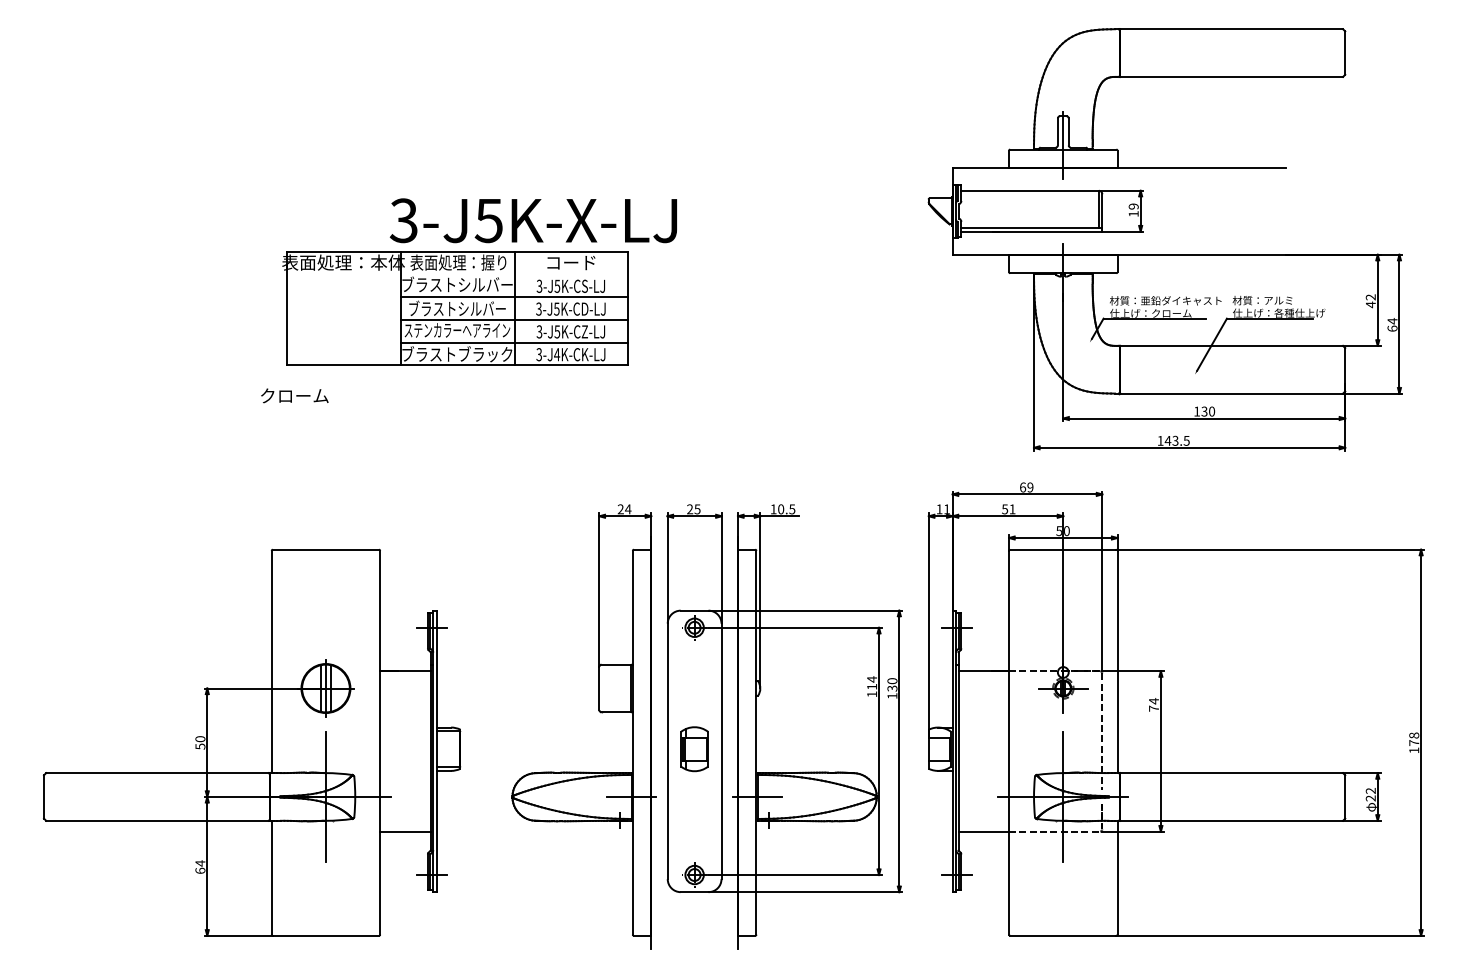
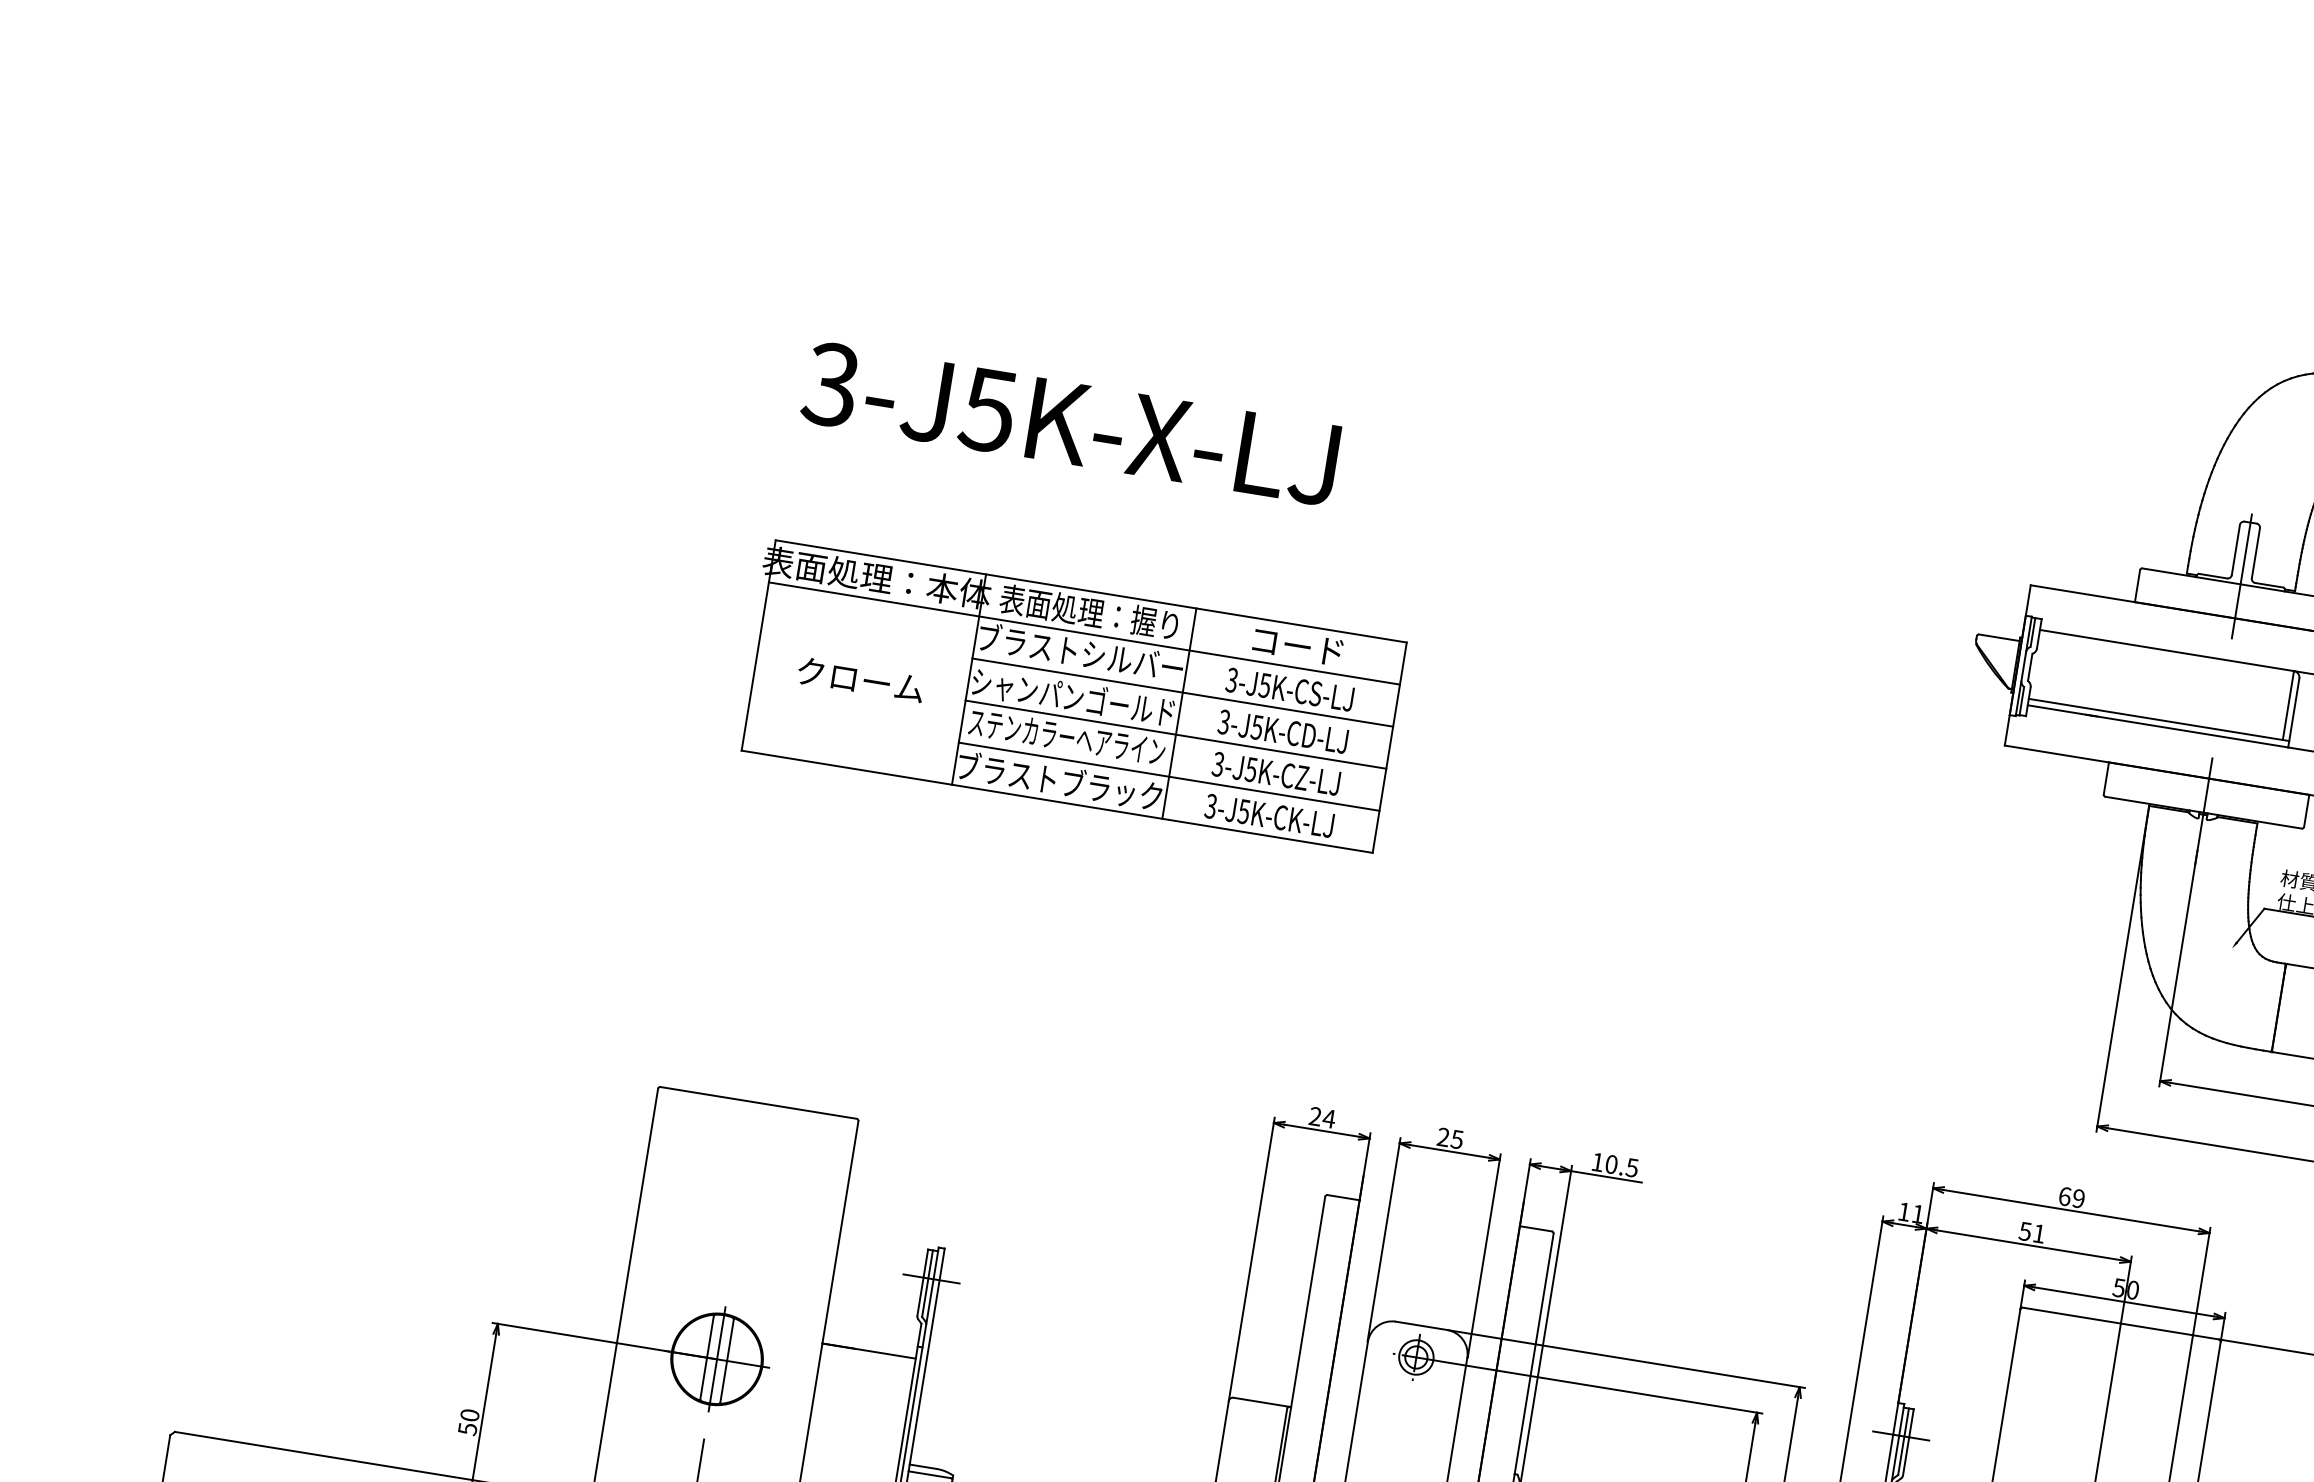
text: (532, 220) -> (1068, 422), moved
line: (457, 274) -> (1083, 633), added
text: (457, 308) -> (1073, 696), ブラストシルバー -> シャンパンゴールド
text: (557, 354) -> (1244, 811), 3-J4K-CK-LJ -> 3-J5K-CK-LJ
text: (294, 395) -> (860, 679), moved

